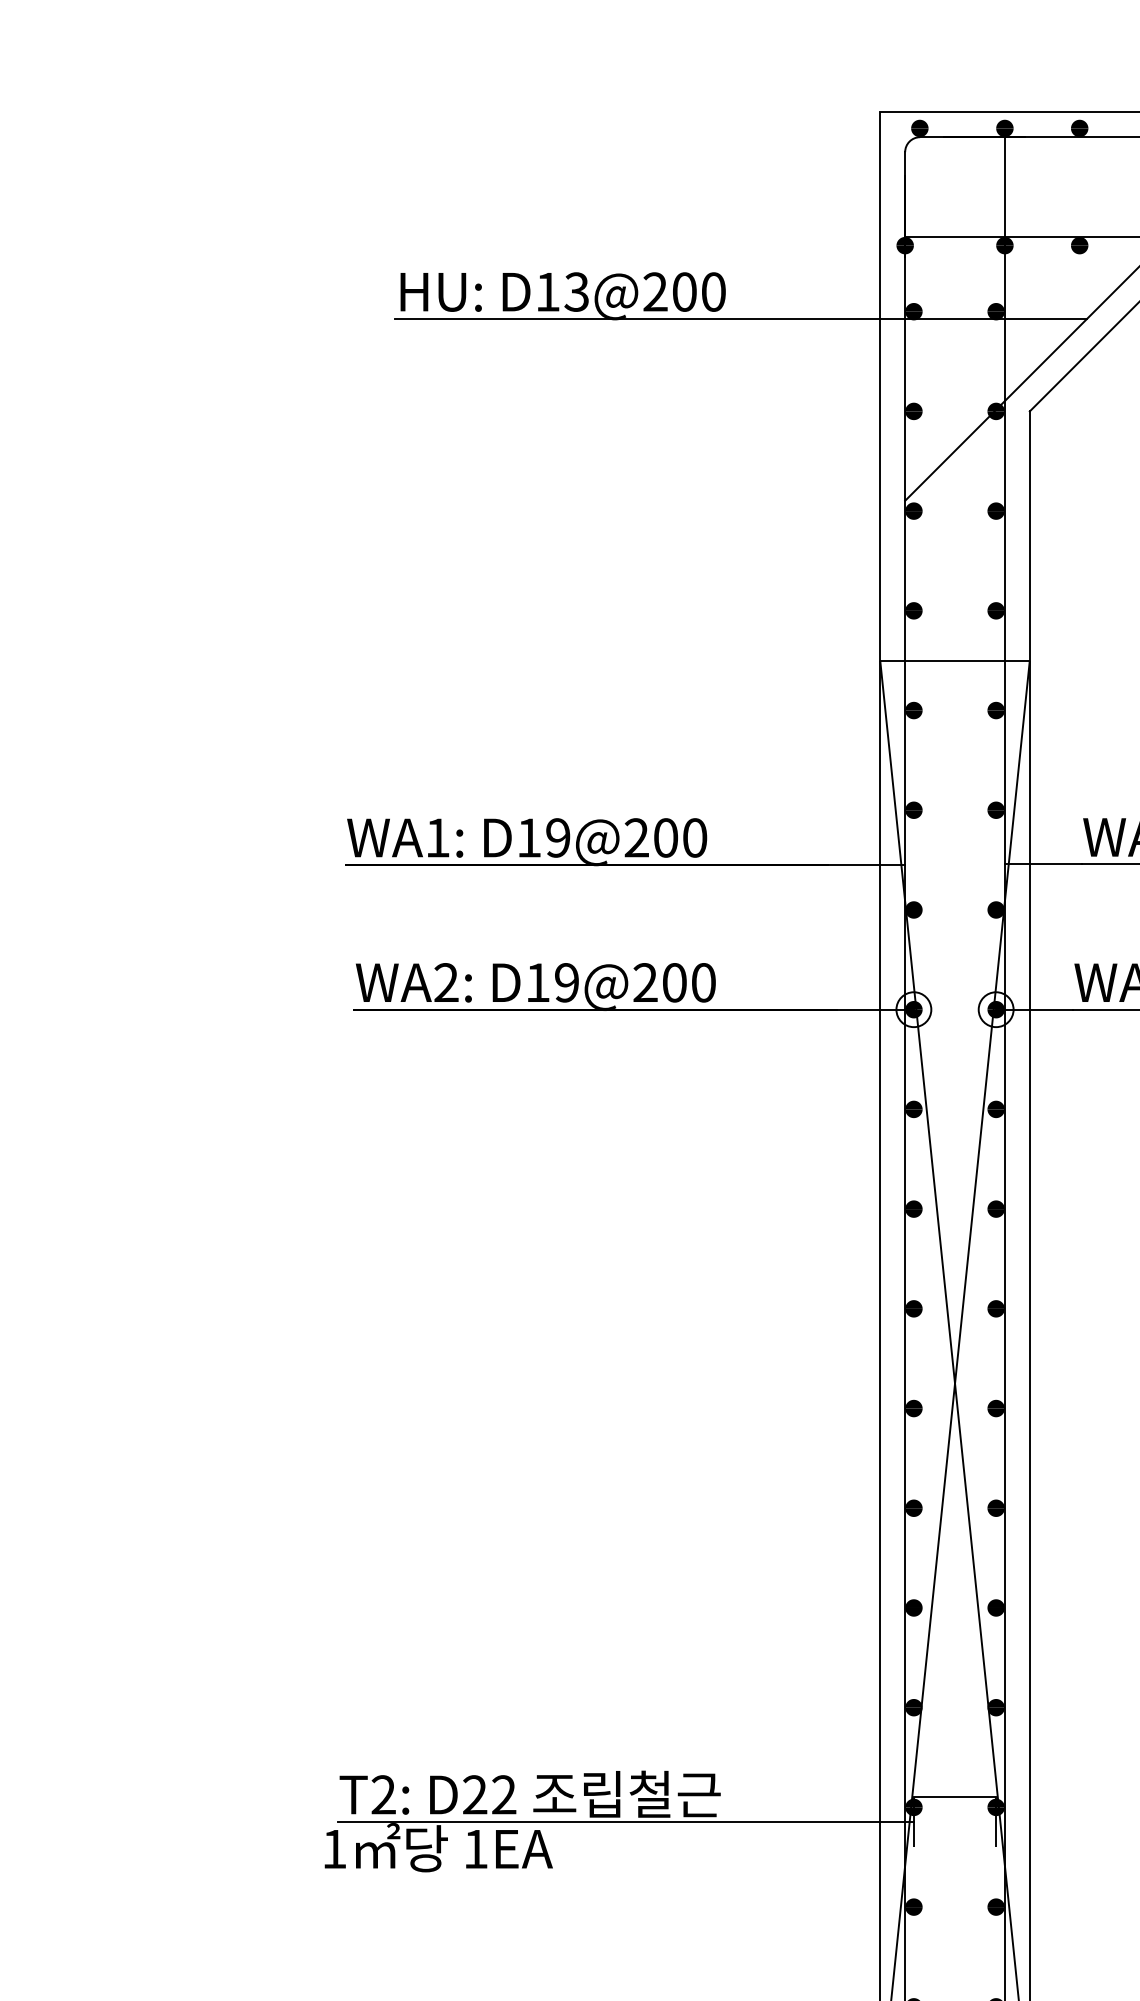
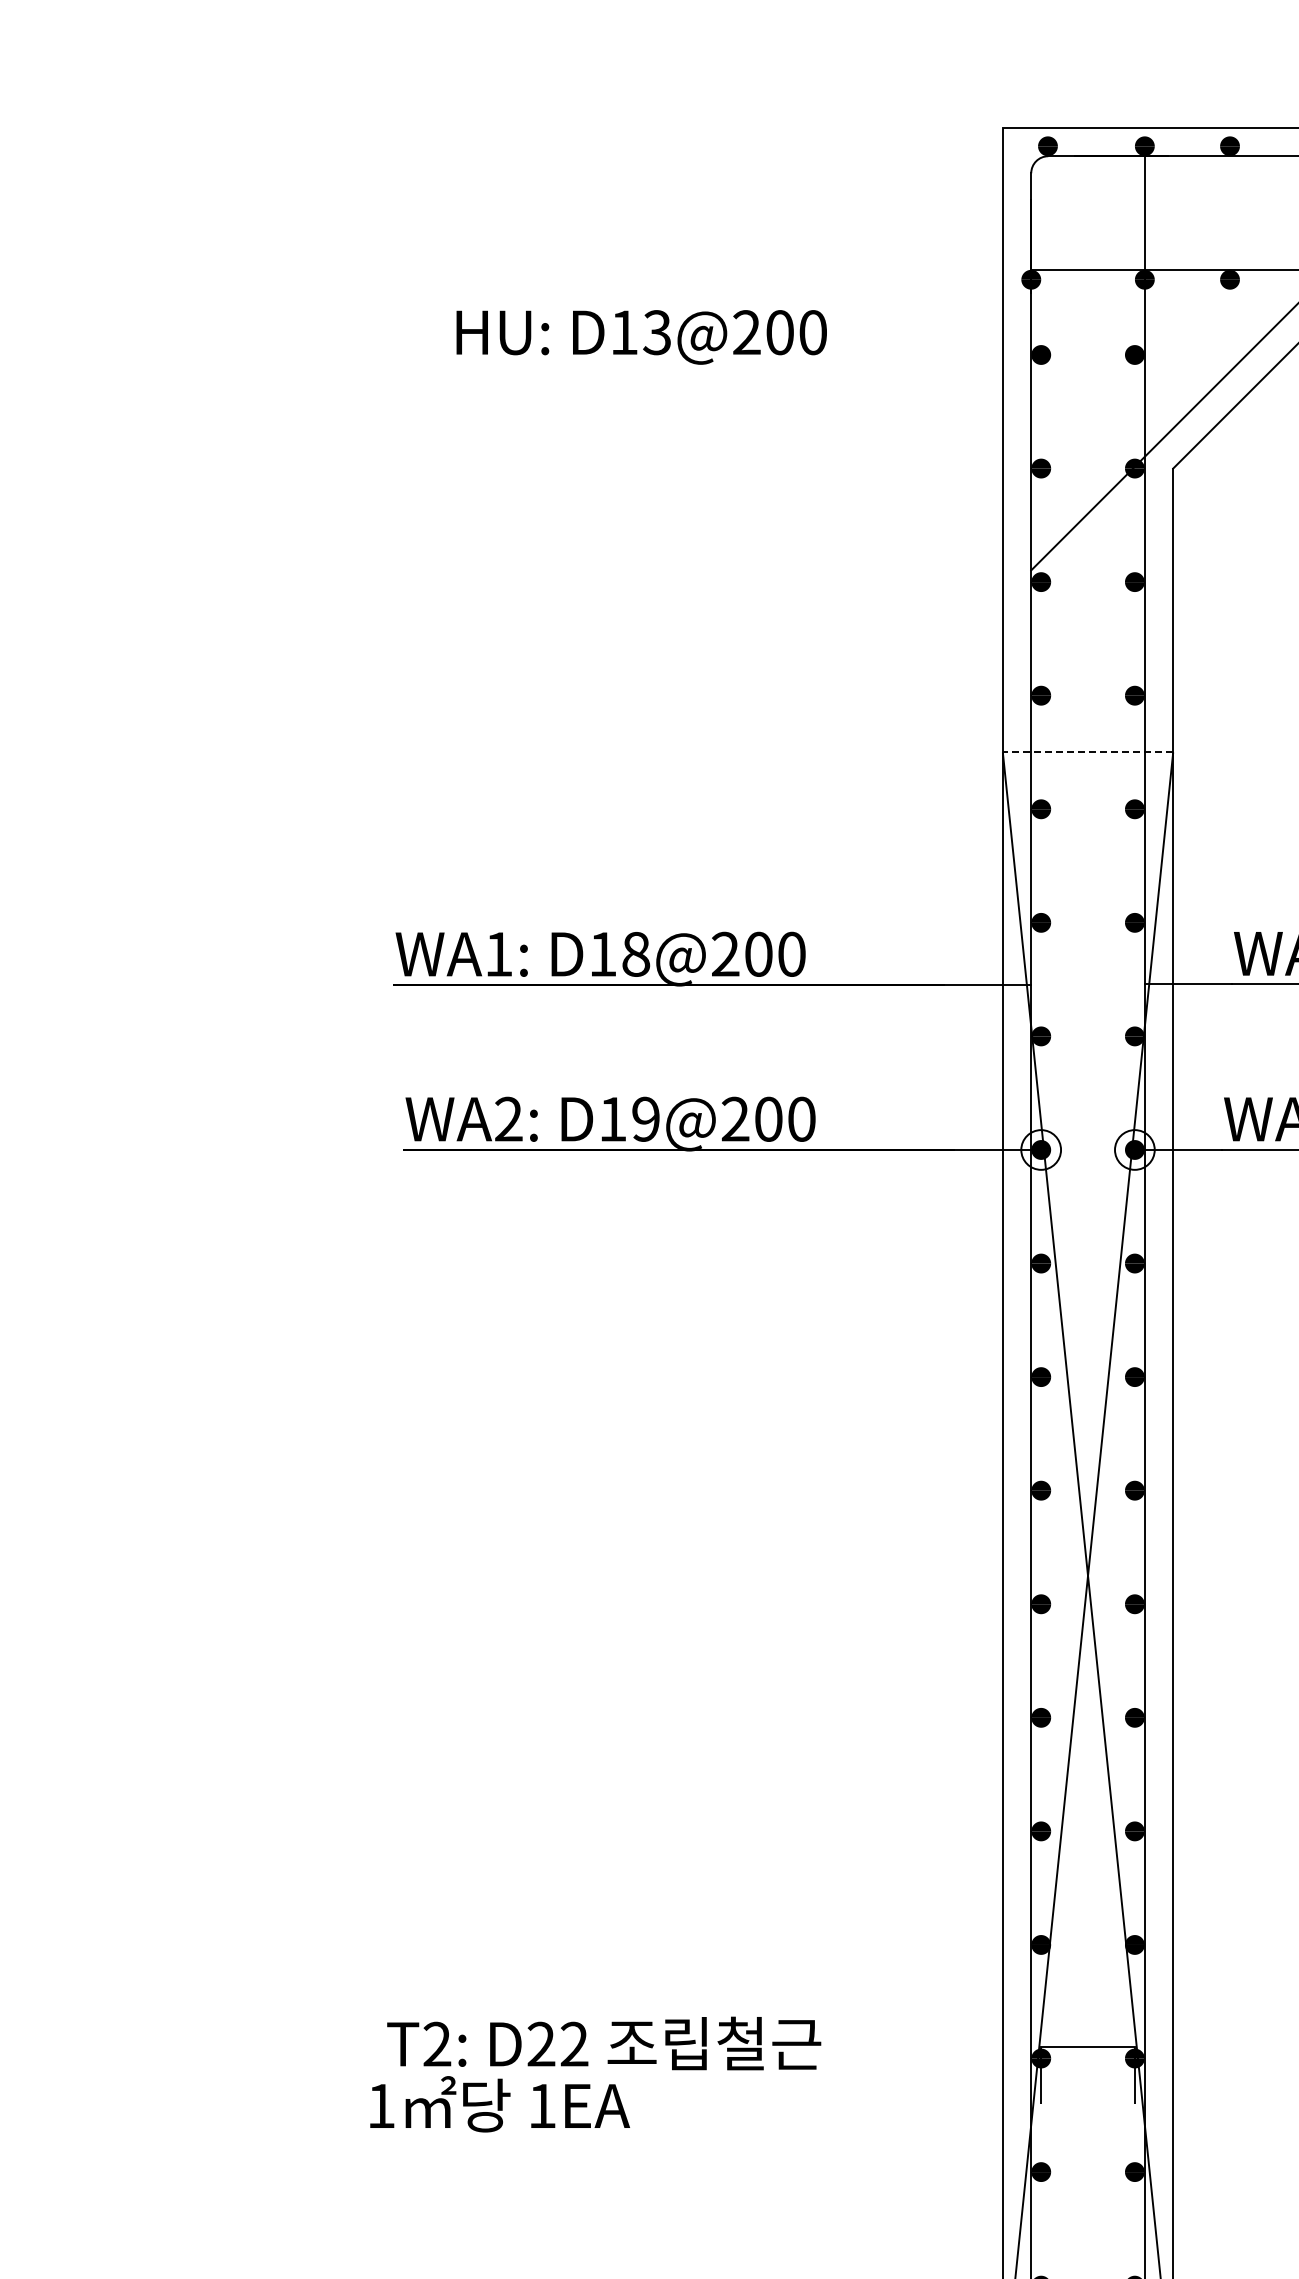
line: (741, 319) -> (844, 363), removed
line: (954, 660) -> (1087, 752), solid -> dashed
text: (558, 837) -> (636, 953), D19@200 -> D18@200
line: (626, 1822) -> (713, 2075), removed

